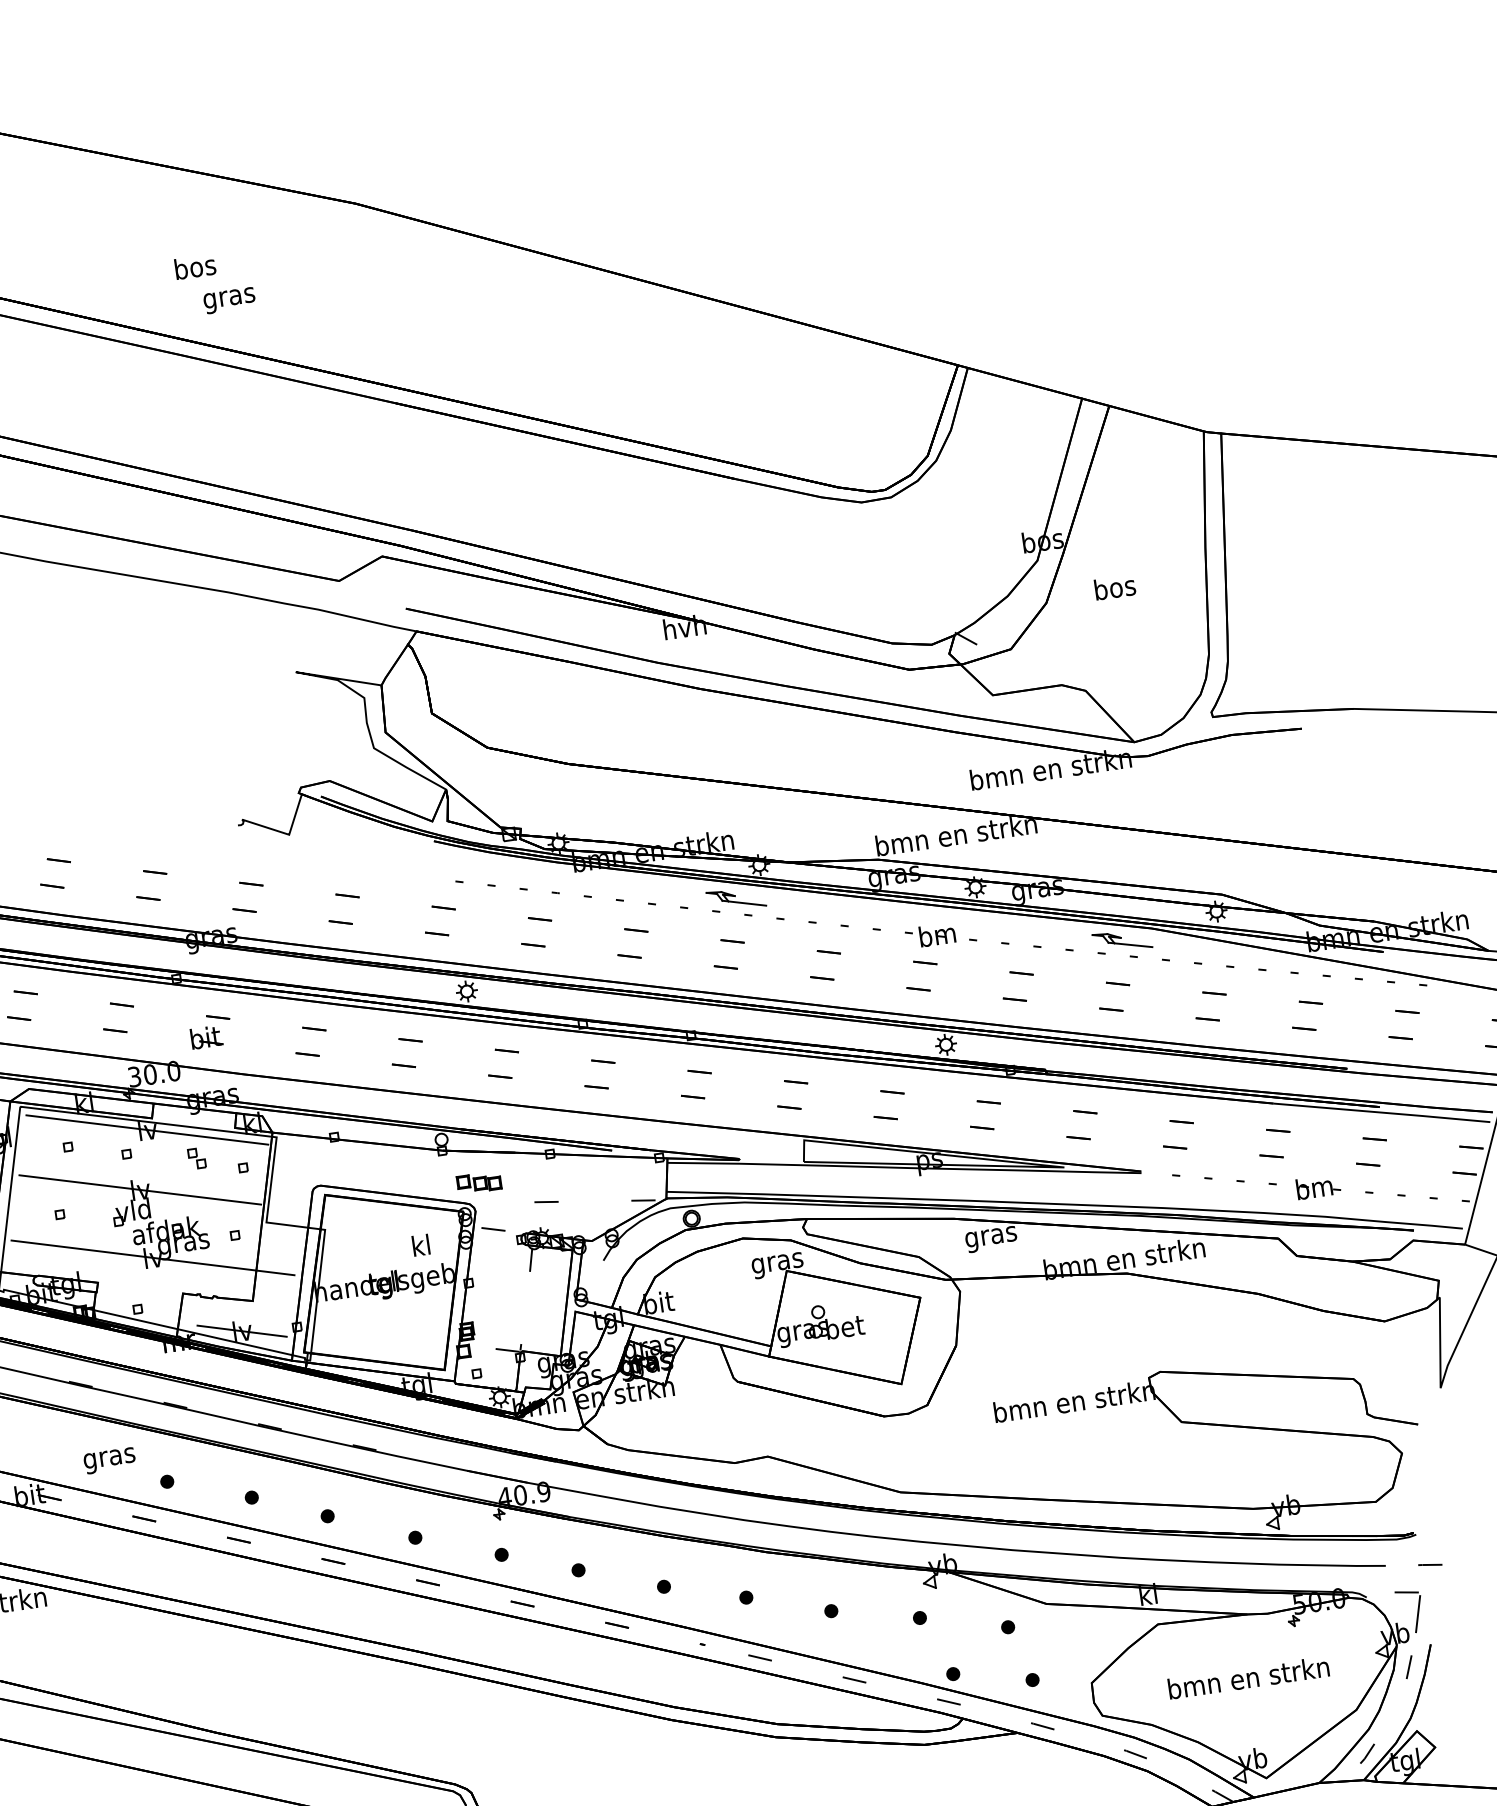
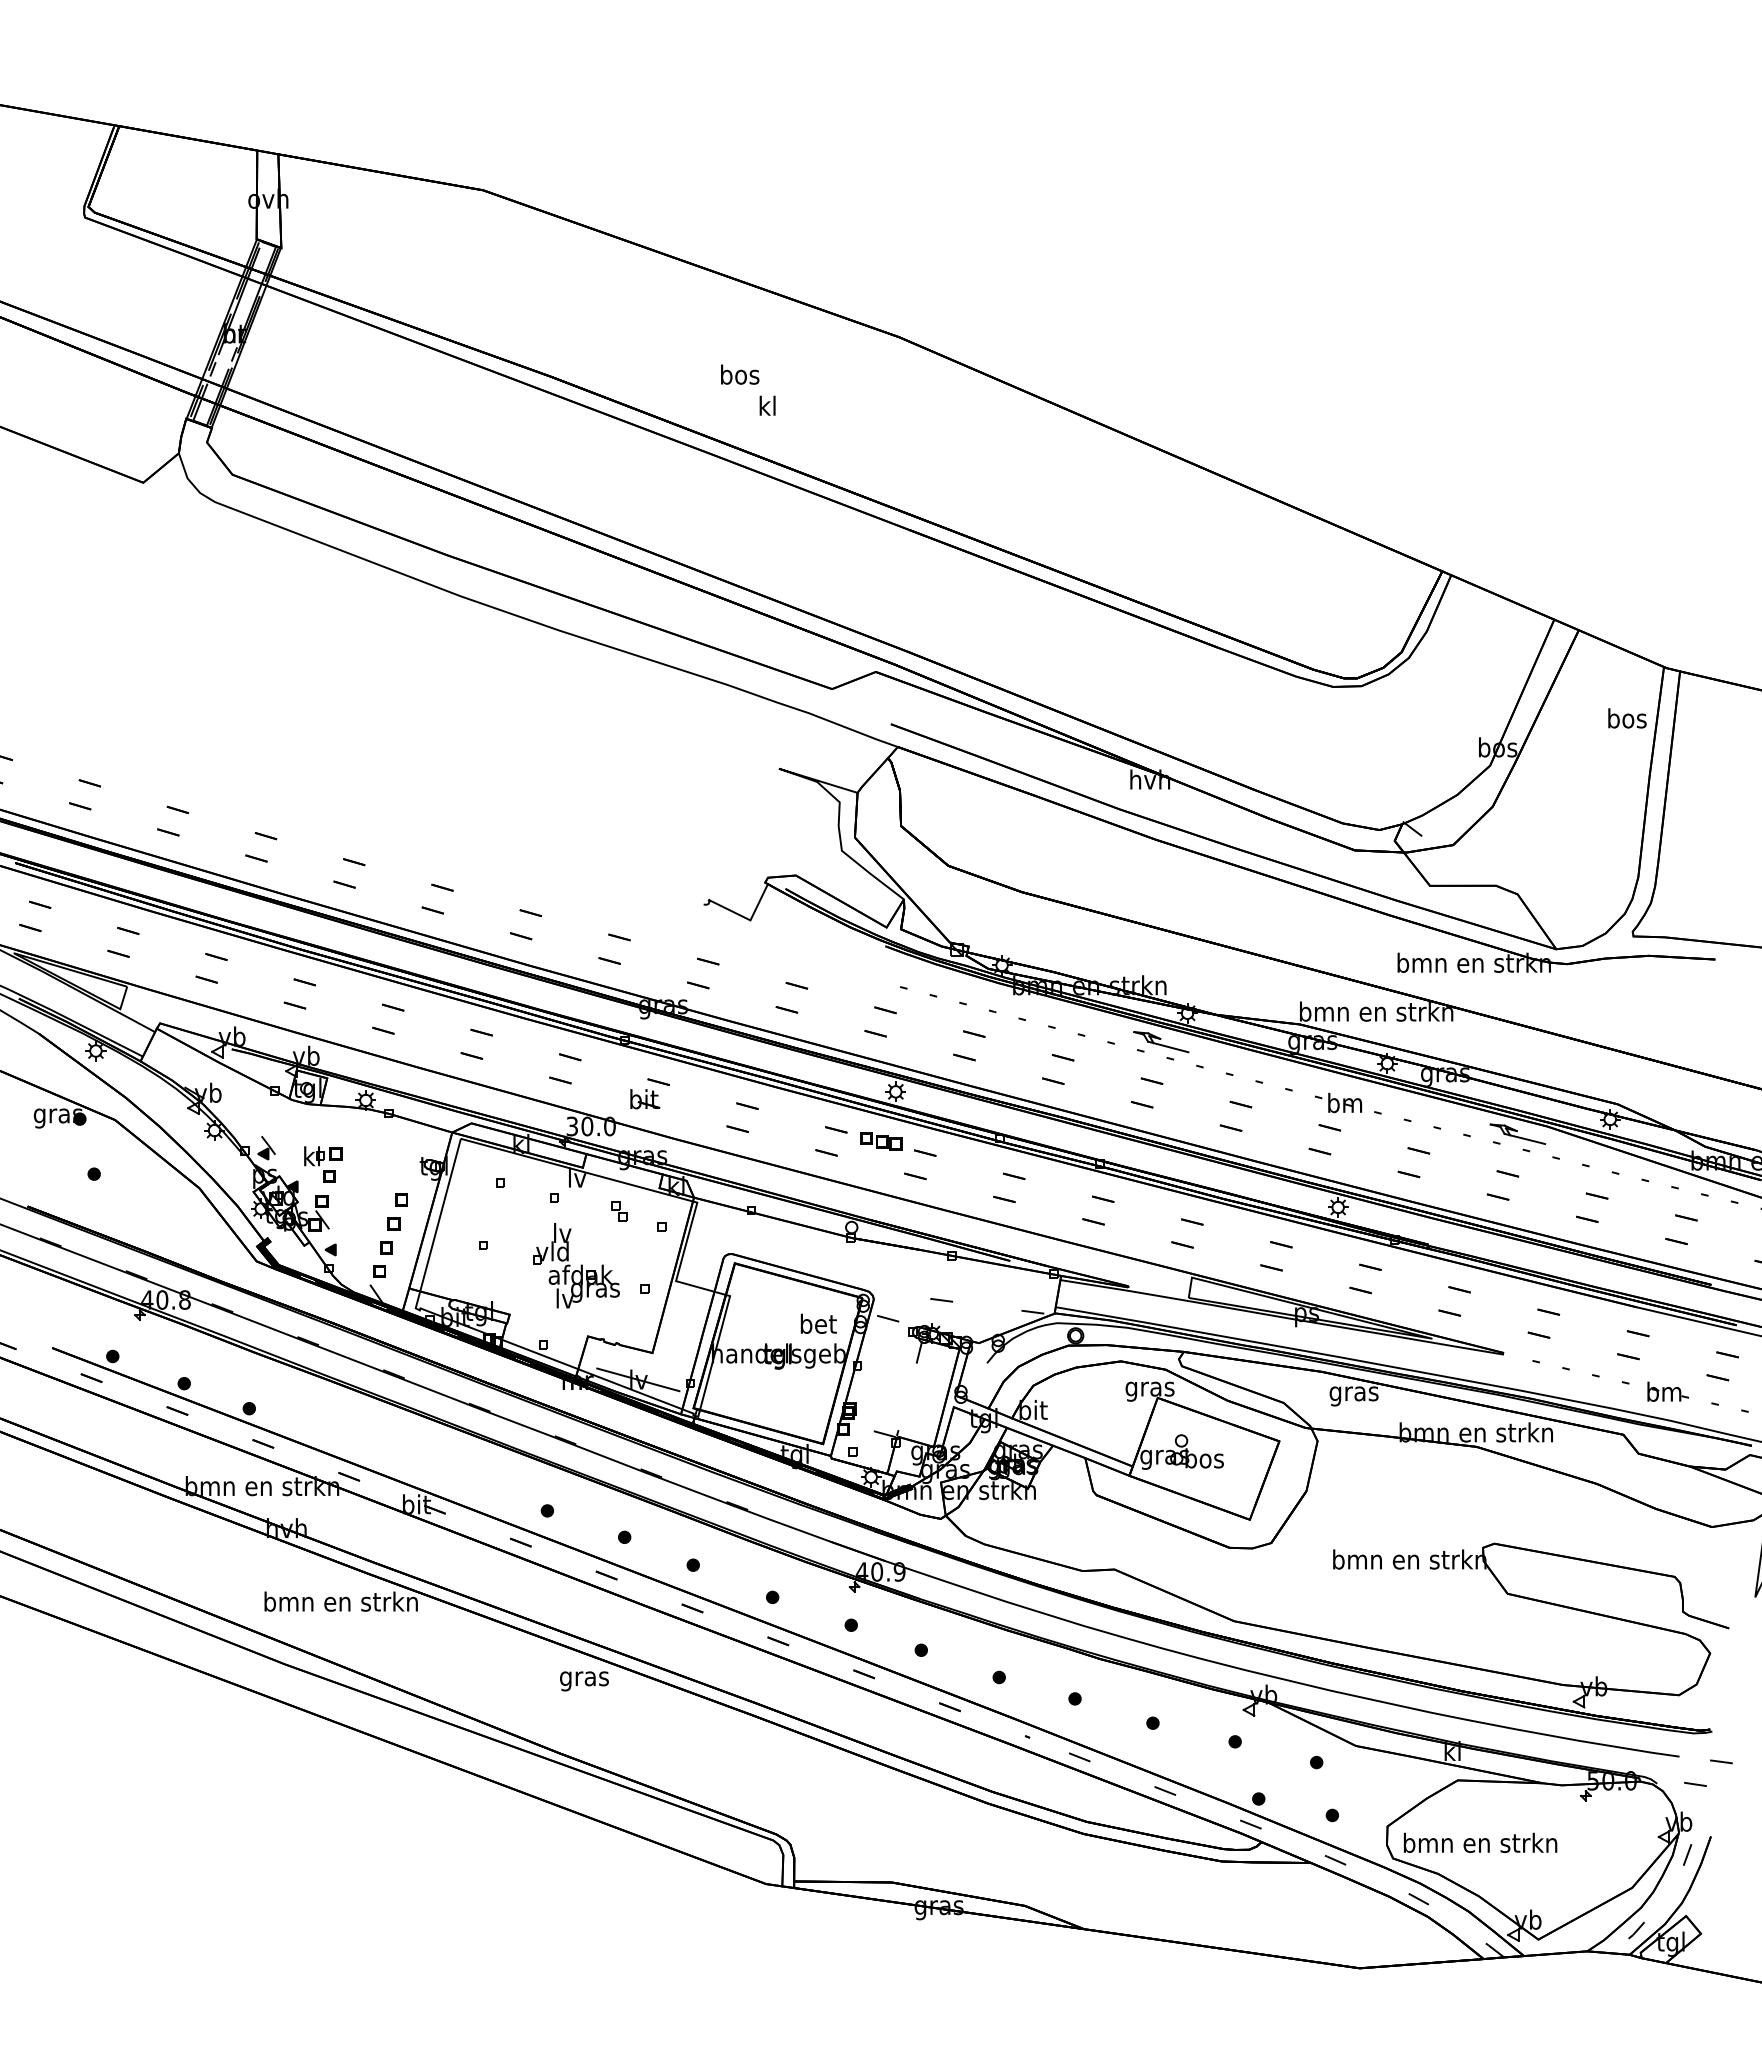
text: (229, 298) -> (767, 408), gras -> kl
text: (1115, 587) -> (1627, 718), moved
line: (146, 1129) -> (576, 1177), removed
part: (479, 1183) -> (881, 1141), moved
line: (139, 1190) -> (561, 1233), removed
text: (421, 1244) -> (818, 1323), kl -> bet
line: (152, 1257) -> (564, 1298), removed
text: (844, 1327) -> (1204, 1458), bet -> bos
text: (109, 1460) -> (584, 1681), moved
line: (1417, 1613) -> (1702, 1805), removed
text: (1248, 1677) -> (1480, 1842), moved

